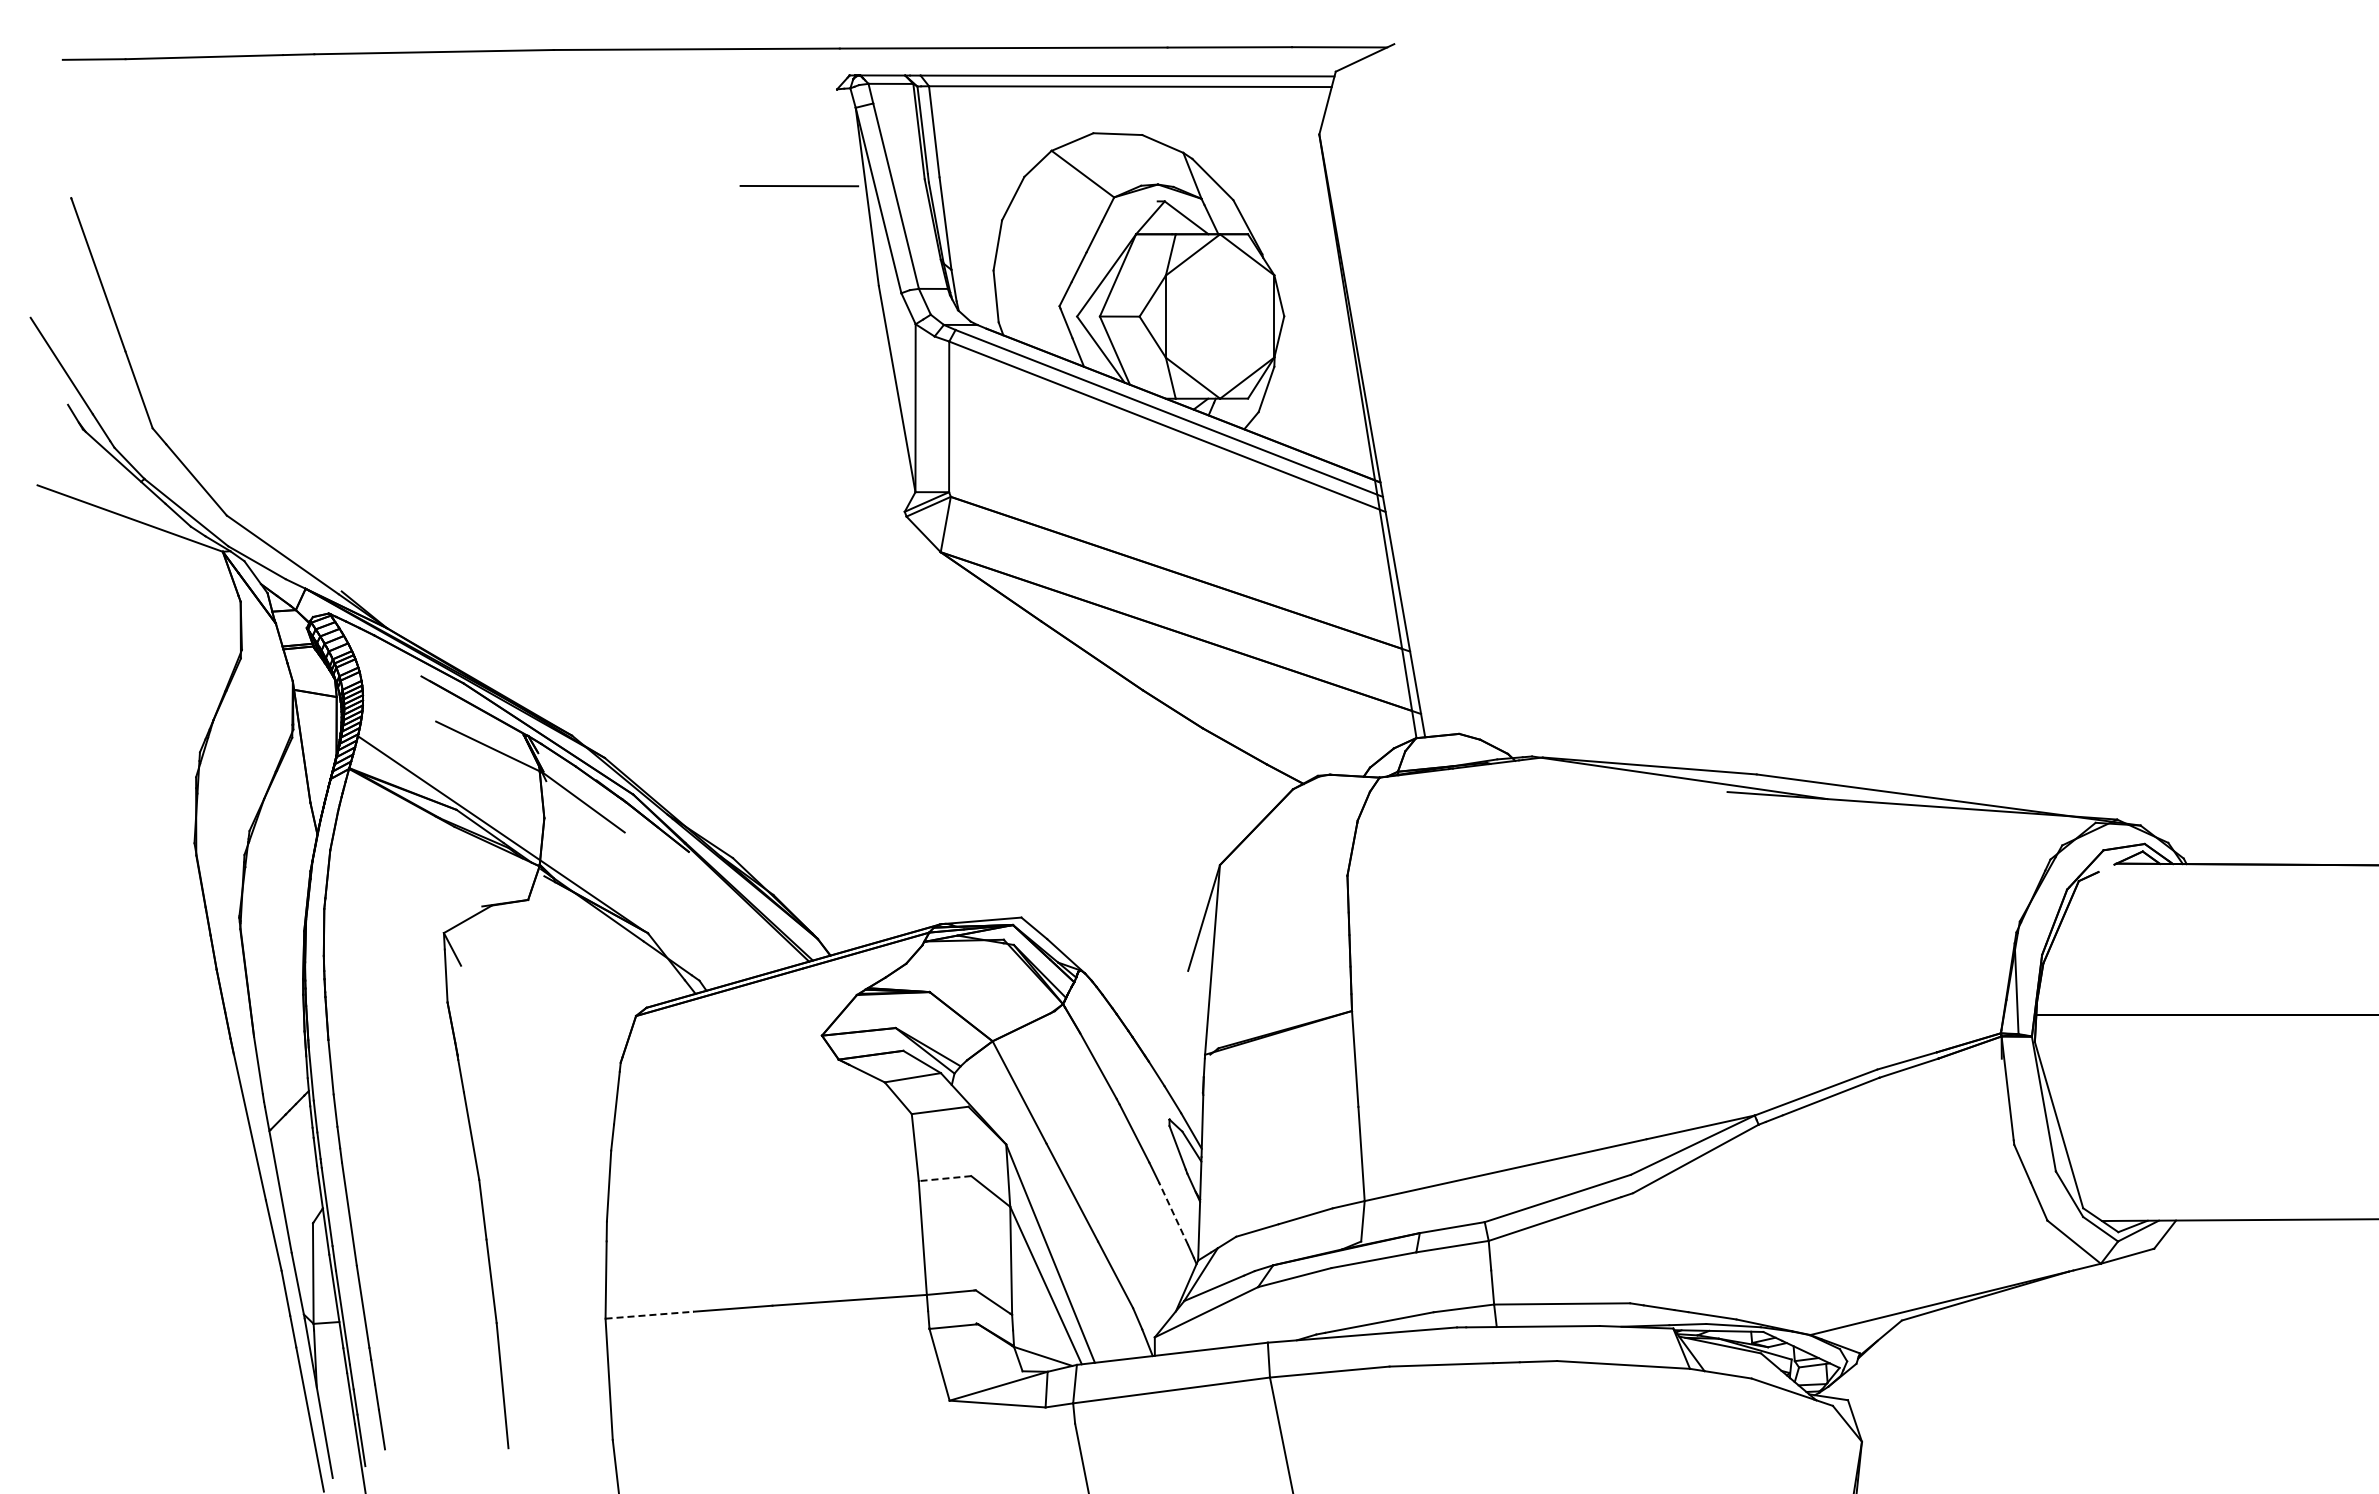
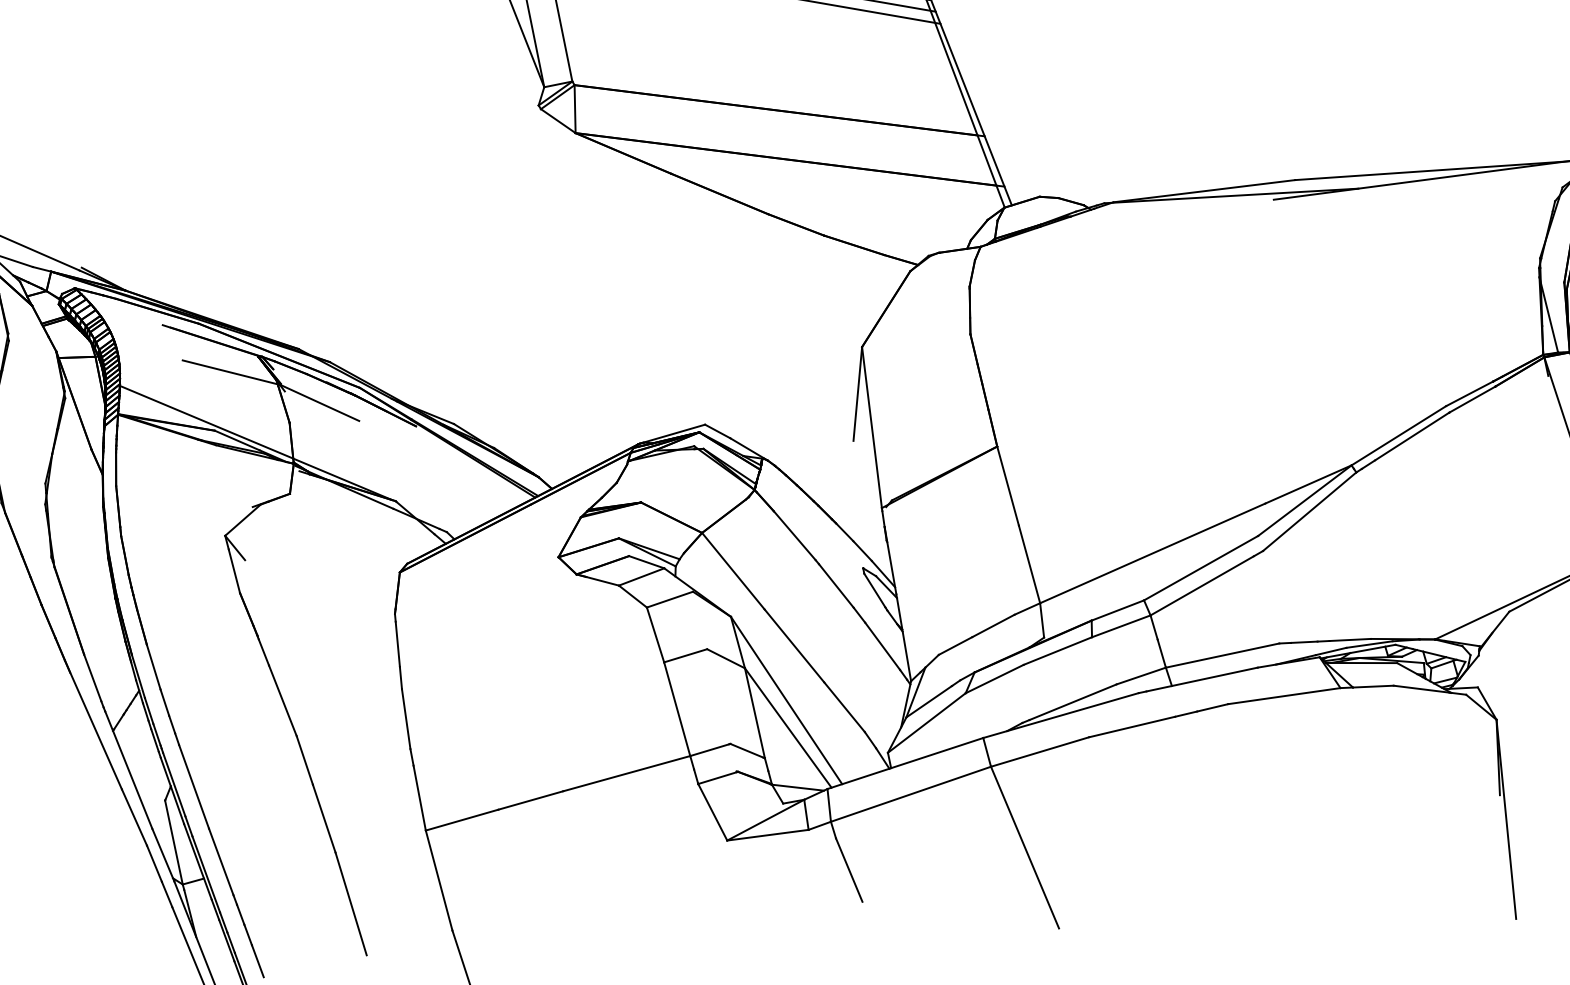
line: (944, 1178) -> (685, 655), dashed -> solid
line: (1173, 1213) -> (882, 646), dashed -> solid
line: (650, 1315) -> (462, 820), dashed -> solid

